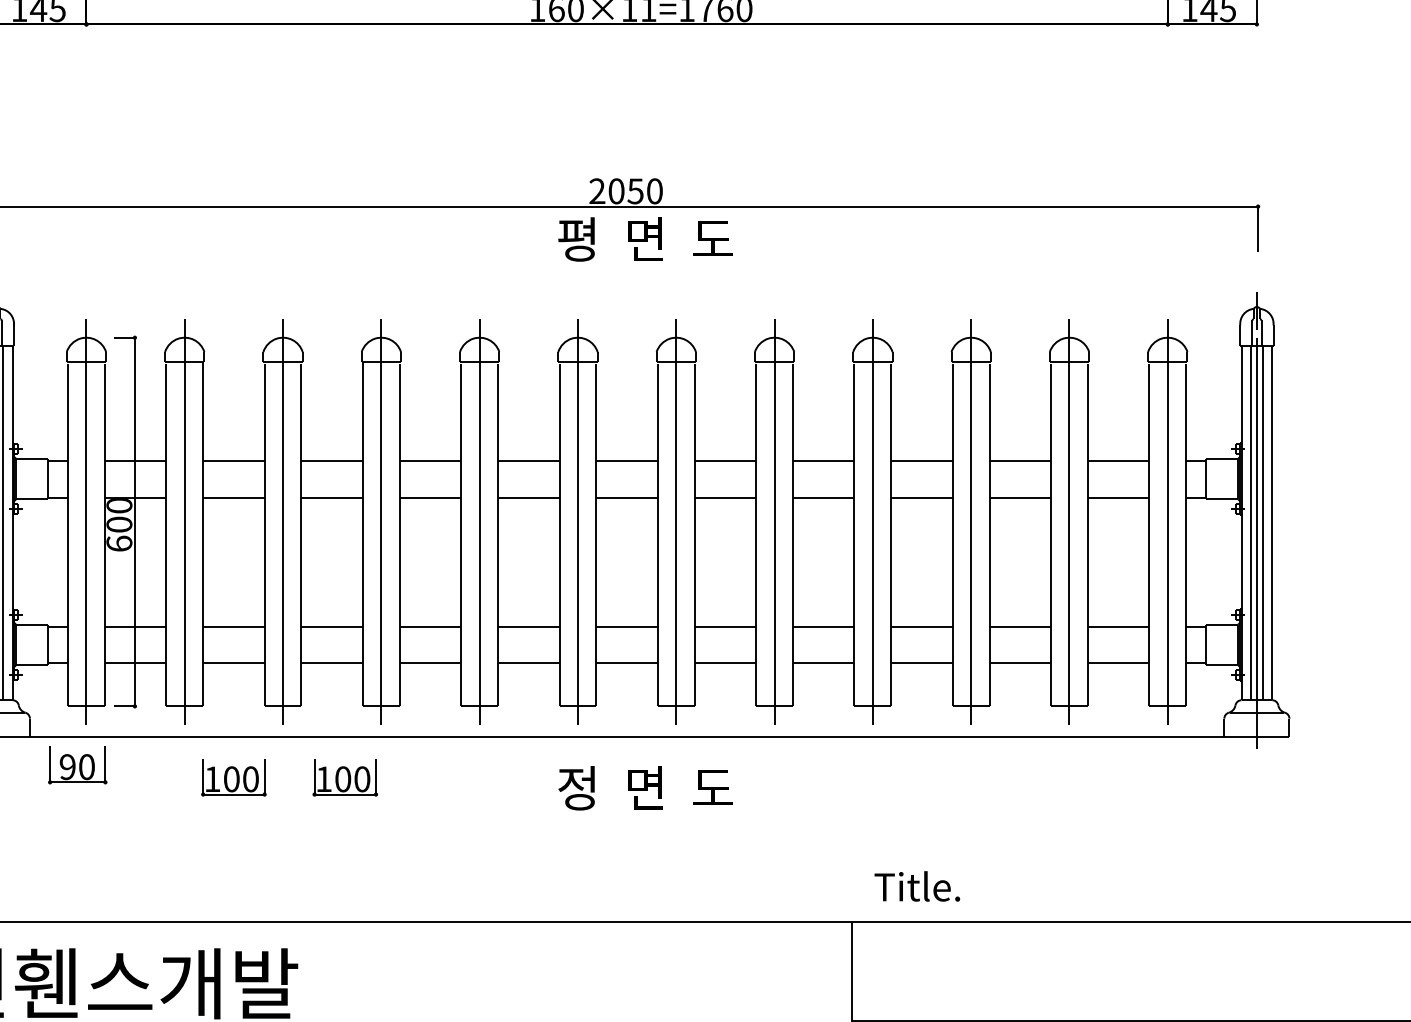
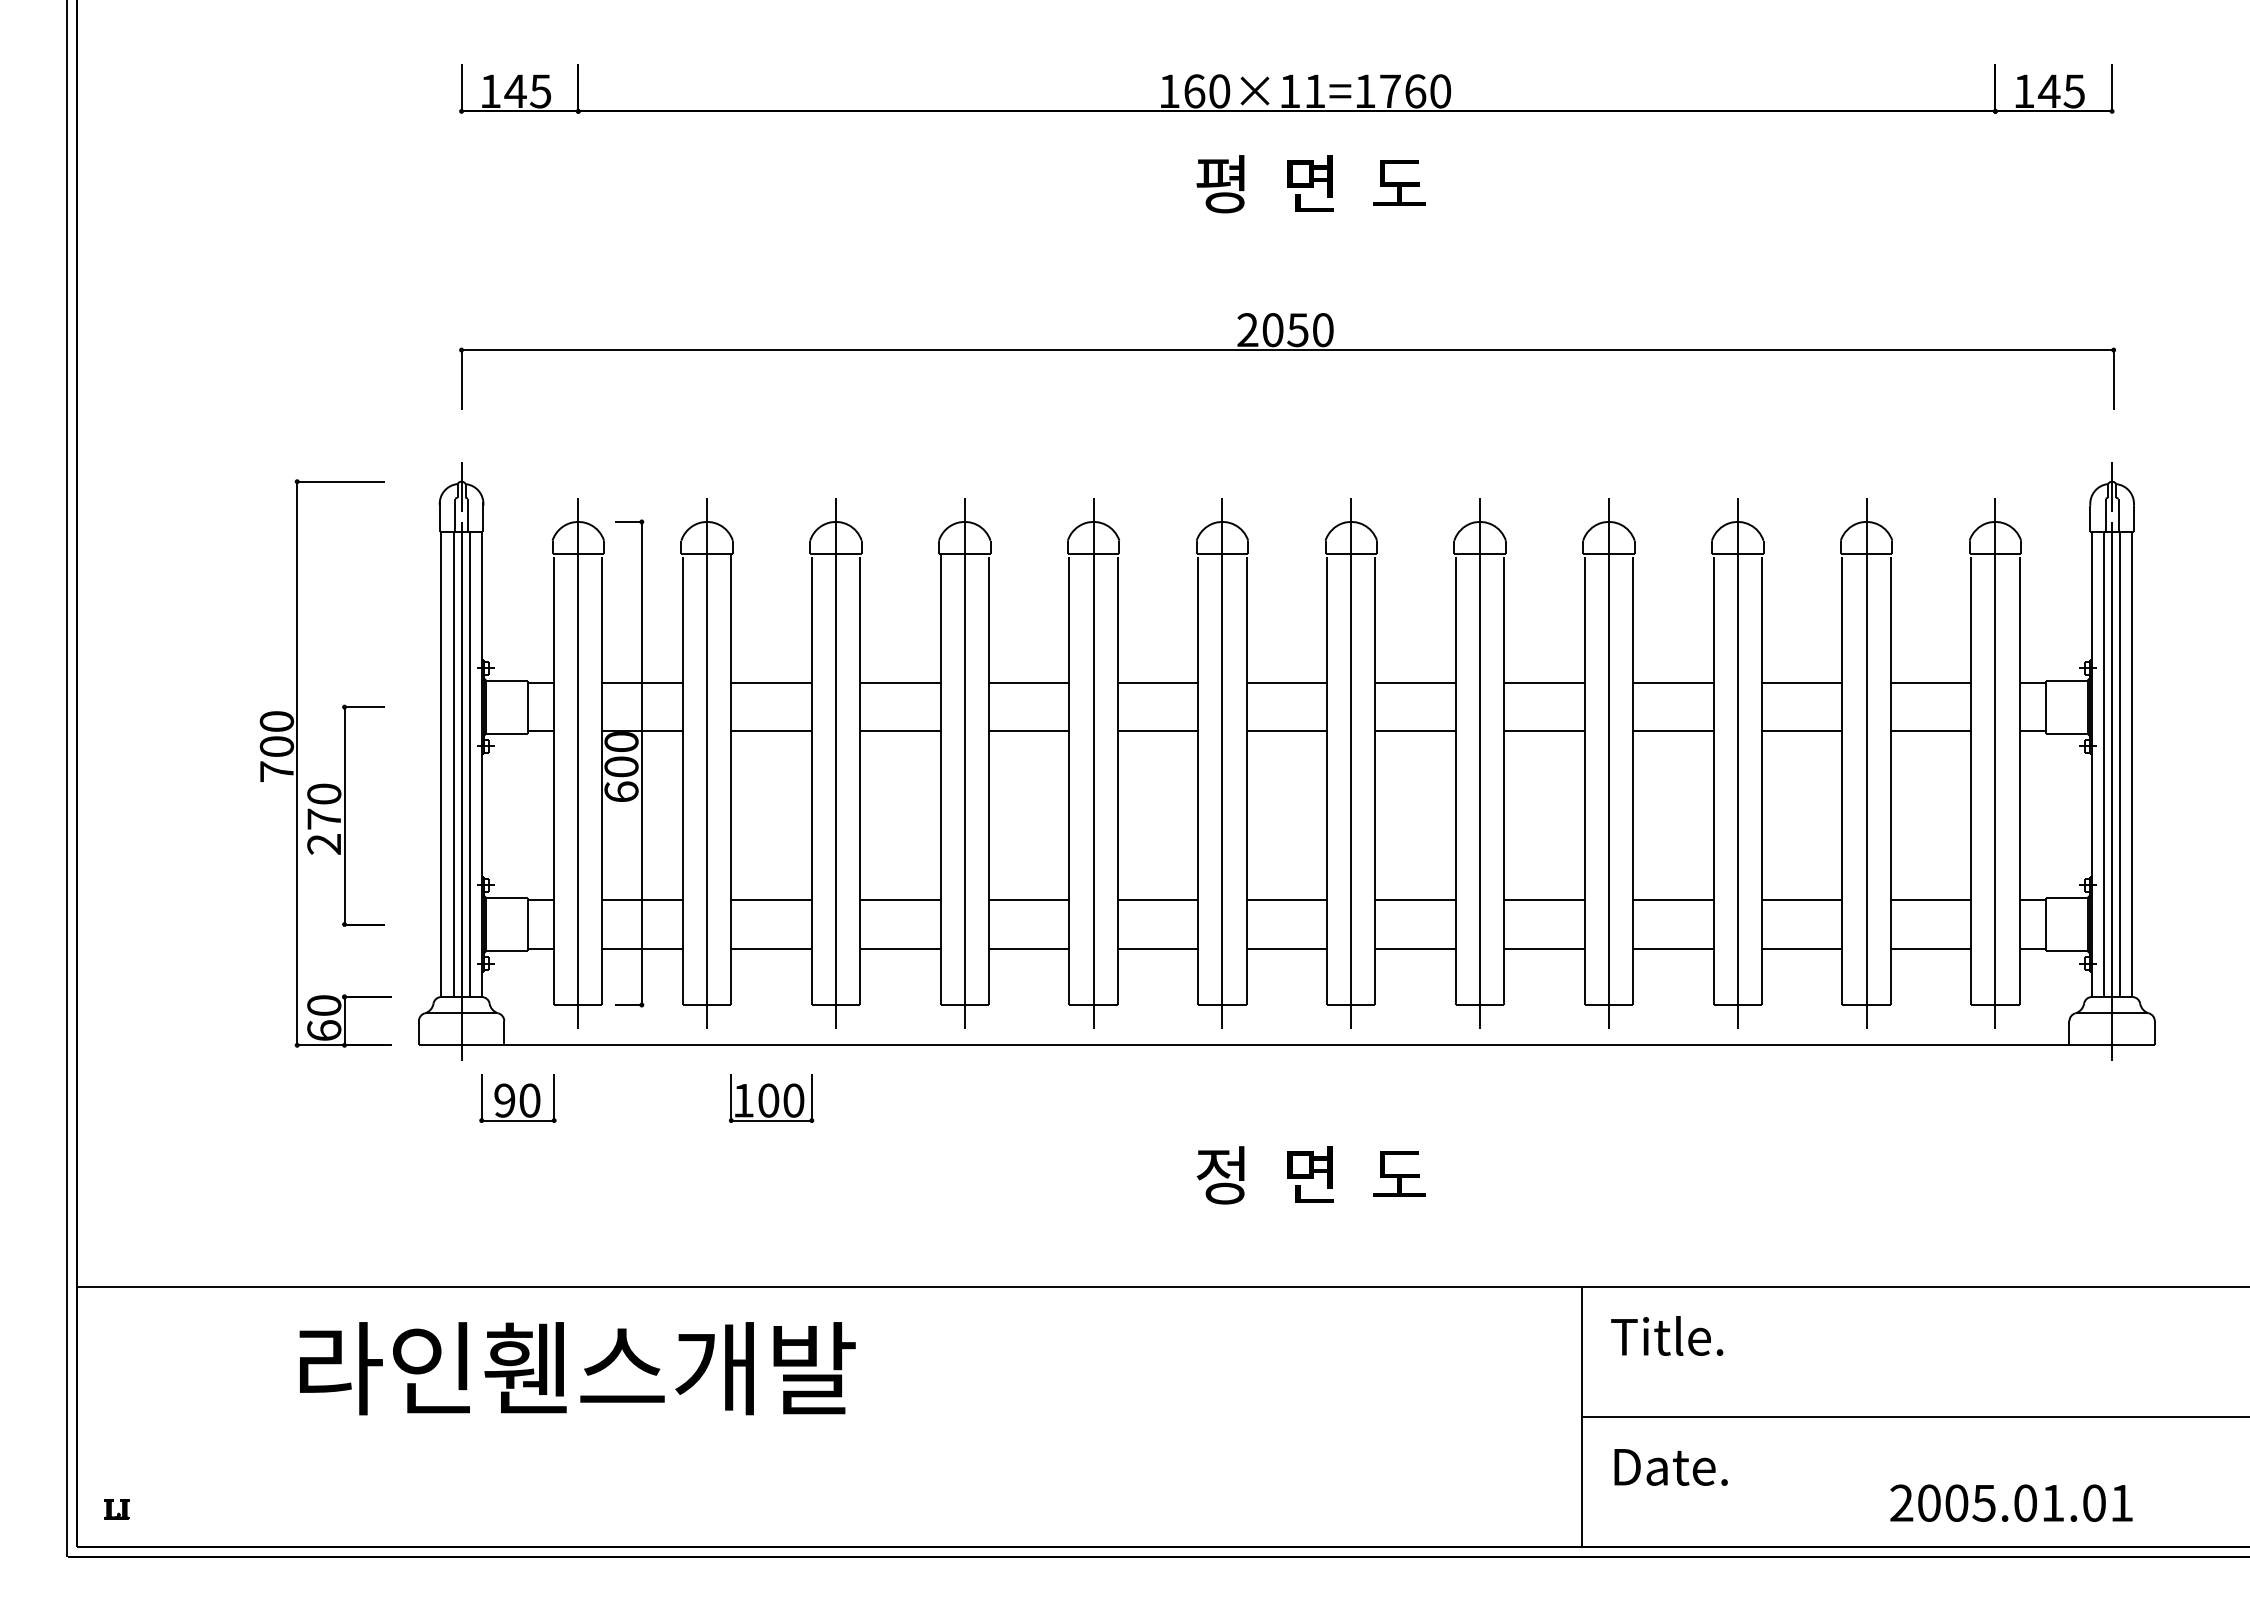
text: (645, 239) -> (1310, 184), moved
part: (77, 765) -> (517, 1098), moved
part: (345, 777) -> (917, 1098), removed
text: (645, 788) -> (1310, 1175), moved
text: (917, 886) -> (1667, 1335), moved

